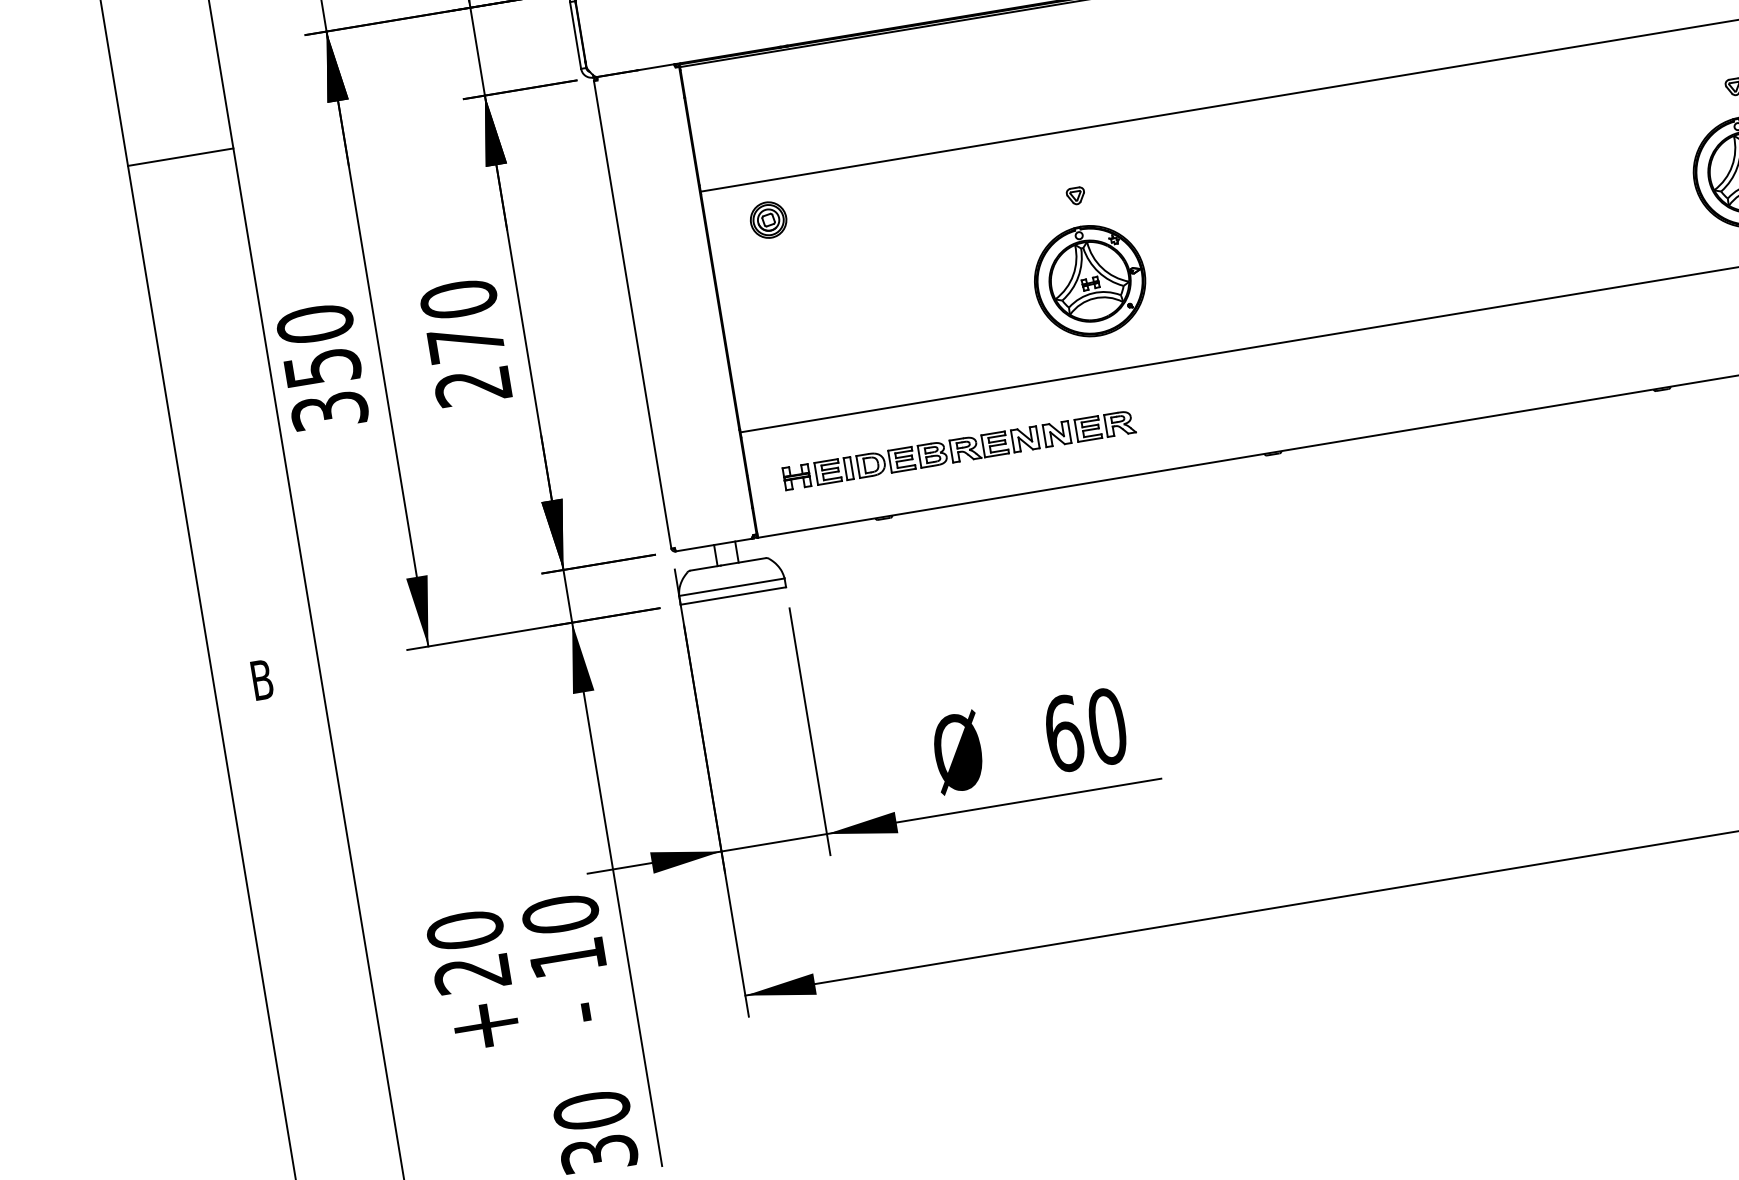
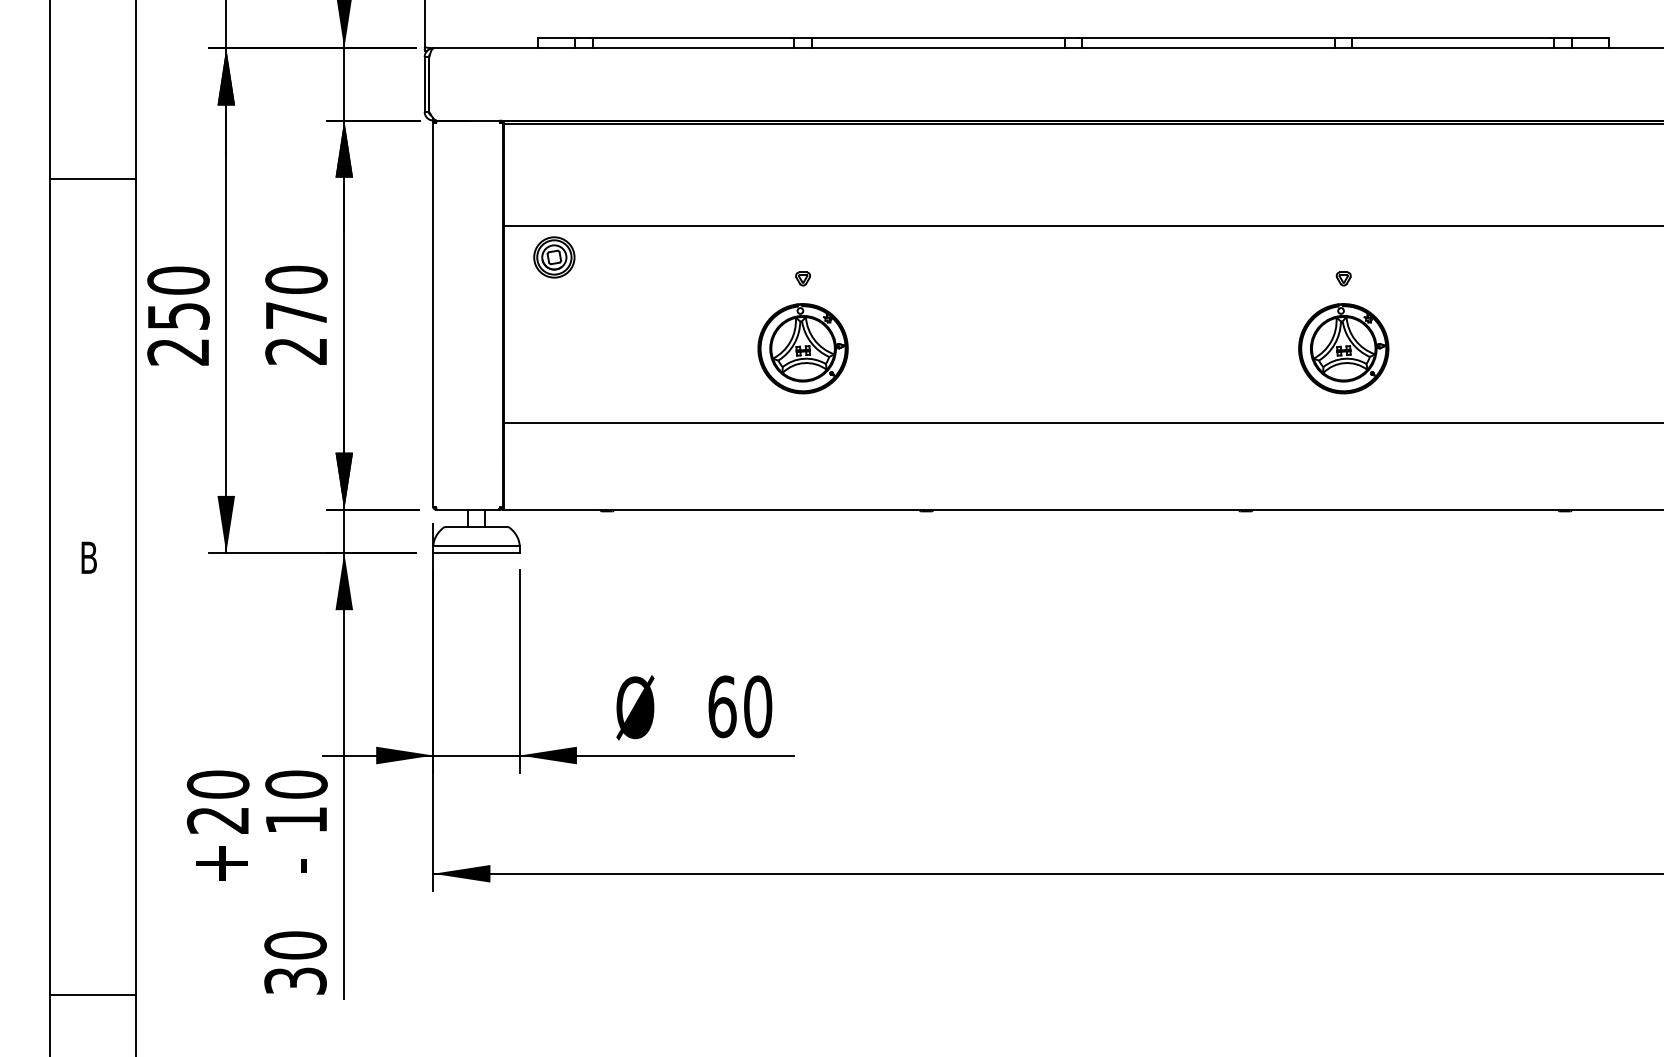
line: (179, 157) -> (92, 179), moved
part: (768, 220) -> (554, 257), size x1.4
text: (329, 410) -> (178, 351), 350 -> 250
part: (959, 450) -> (676, 466), removed

